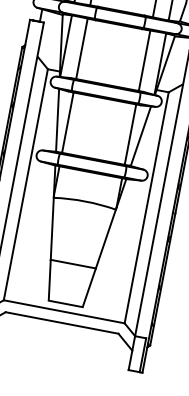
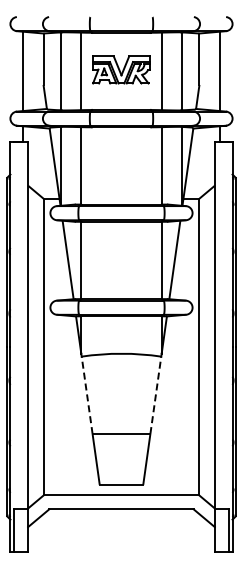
line: (52, 228) -> (87, 394), solid -> dashed
line: (105, 238) -> (155, 394), solid -> dashed

